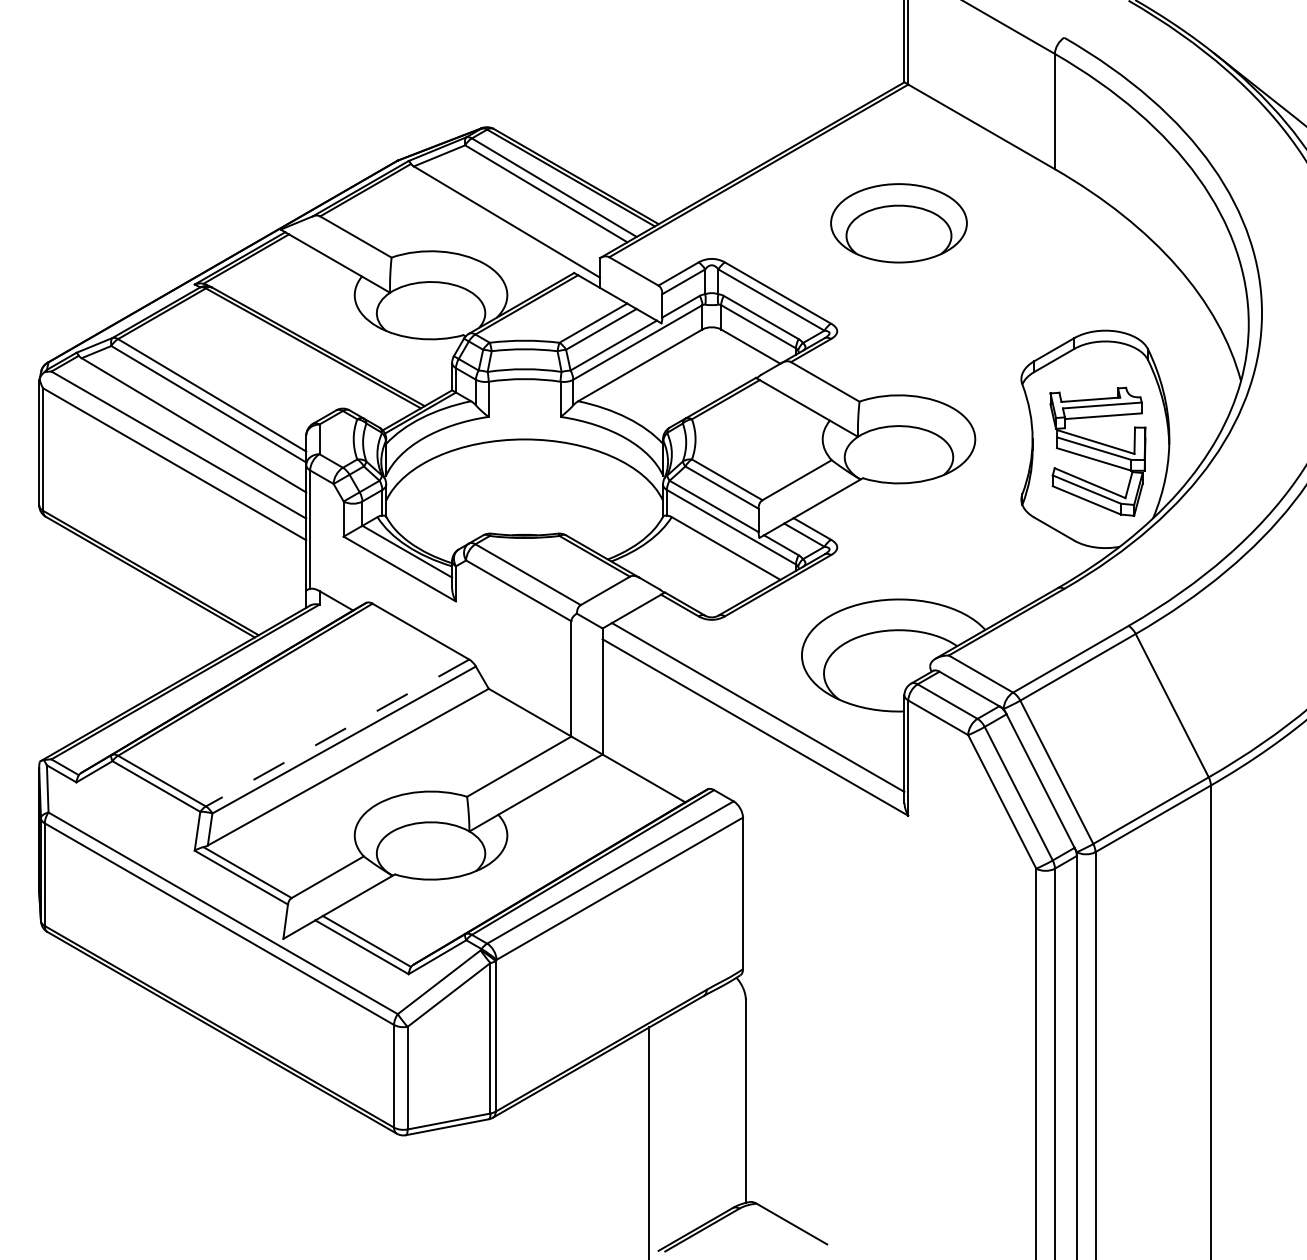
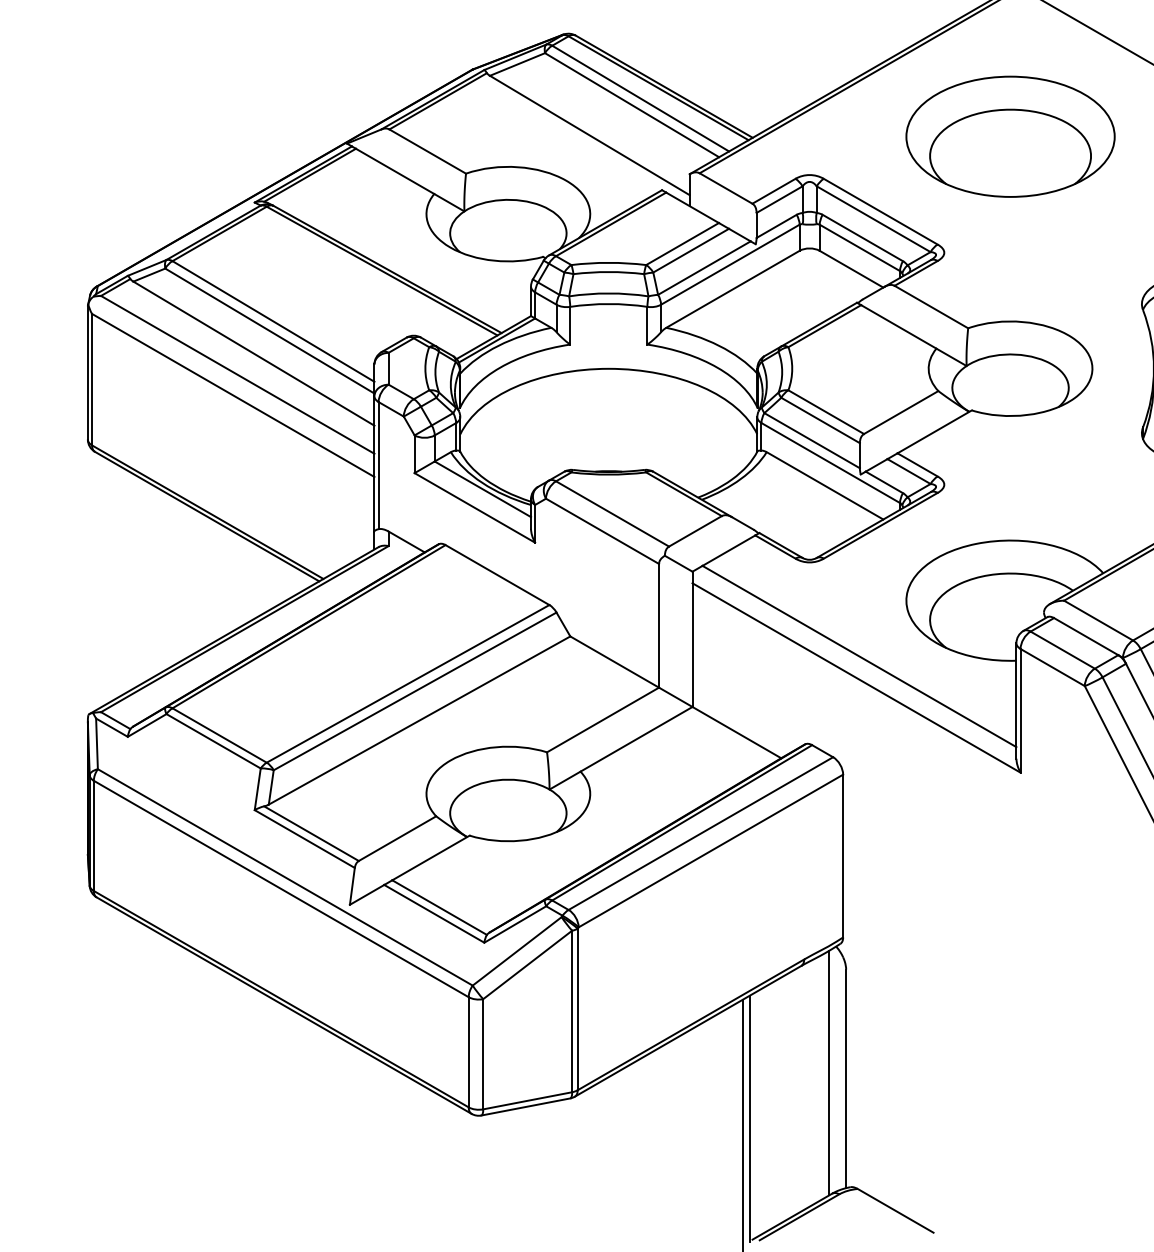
part: (898, 223) -> (1010, 137), size x1.43
line: (337, 733) -> (407, 684), dashed -> solid
line: (730, 1095) -> (829, 1072), added
line: (655, 1137) -> (749, 1117), added

